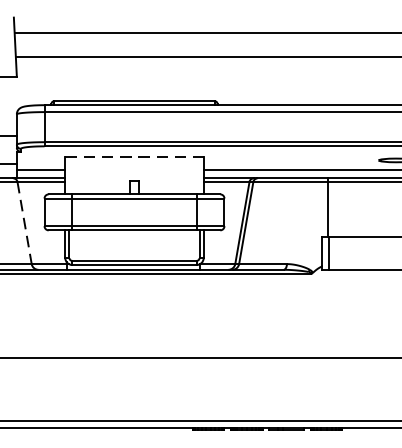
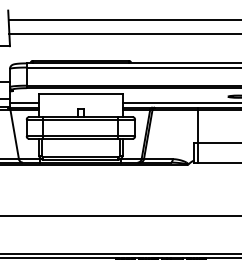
line: (133, 156) -> (80, 94), dashed -> solid
line: (24, 223) -> (14, 134), dashed -> solid

